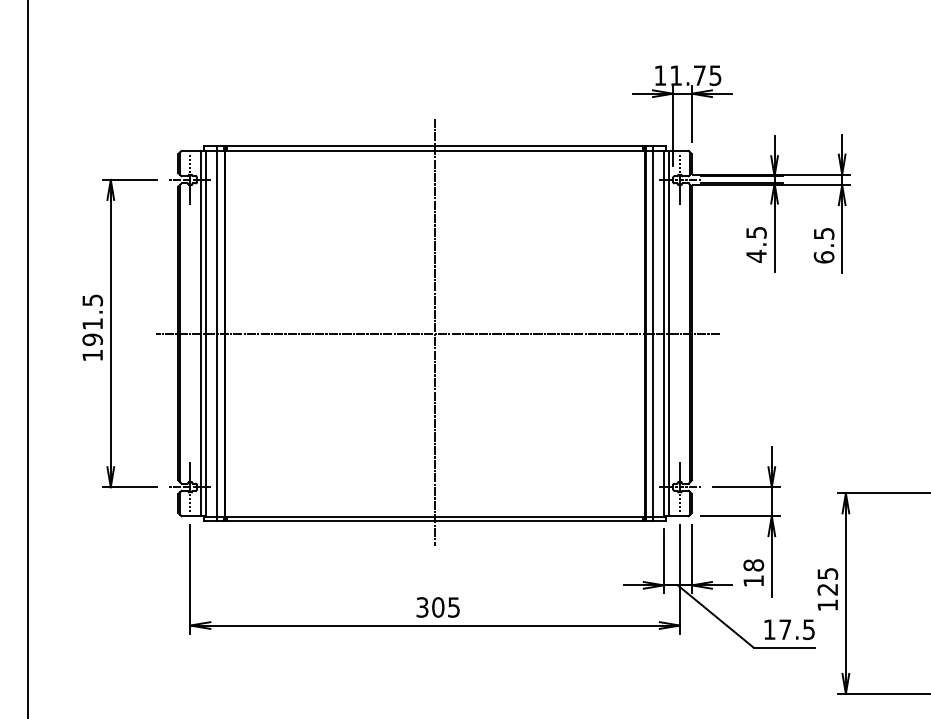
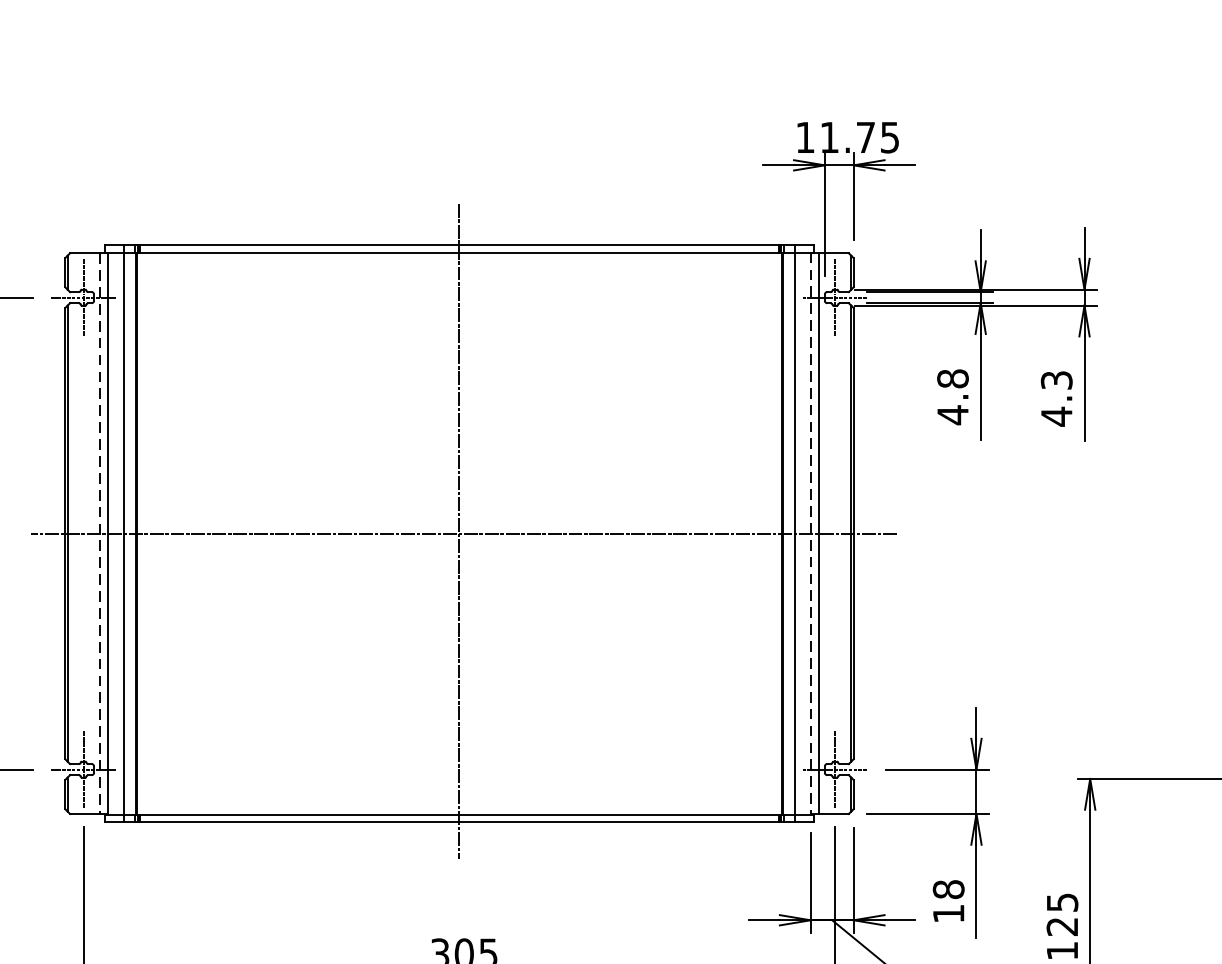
text: (756, 232) -> (952, 378), 4.5 -> 4.8
text: (823, 245) -> (1055, 398), 6.5 -> 4.3
line: (201, 333) -> (100, 533), solid -> dashed
line: (663, 333) -> (810, 533), solid -> dashed

